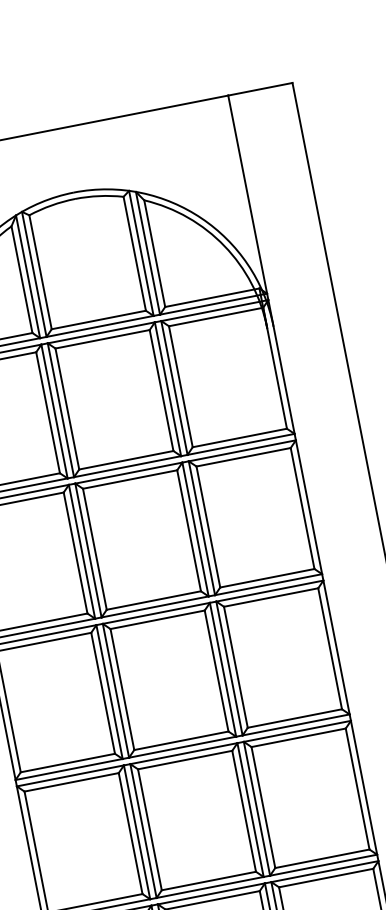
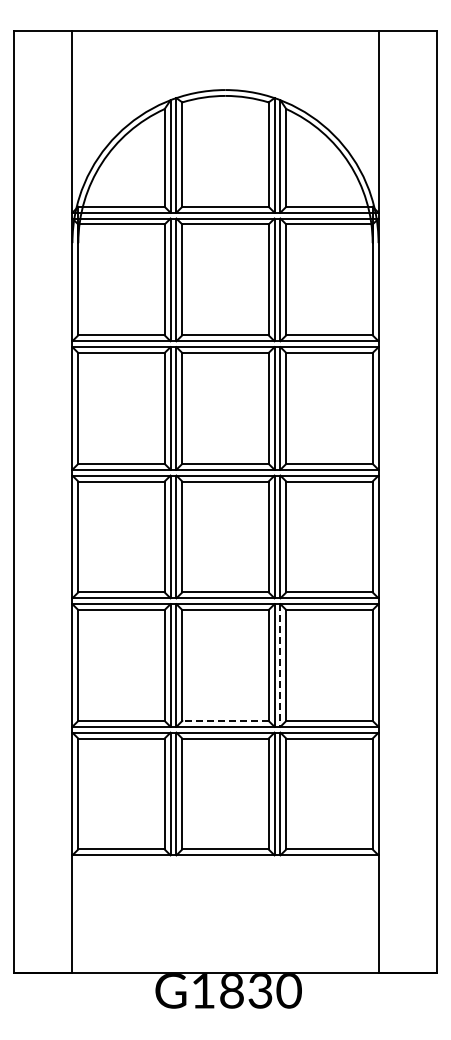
line: (257, 808) -> (280, 665), solid -> dashed
line: (207, 880) -> (224, 720), solid -> dashed

